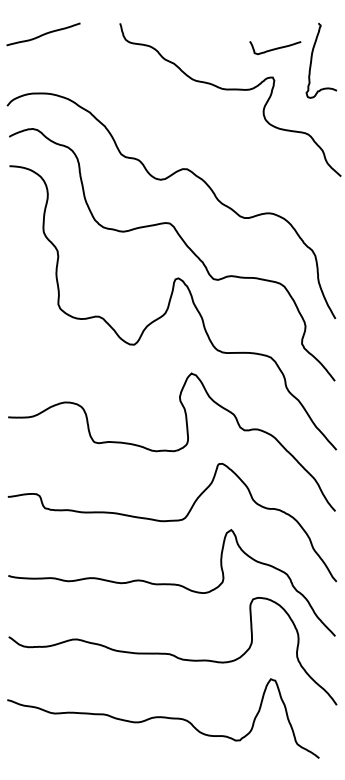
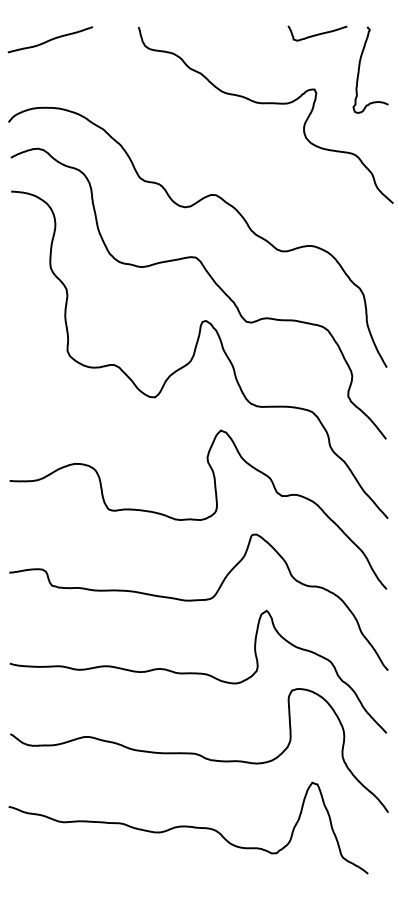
curve: (275, 48) -> (317, 34), moved

